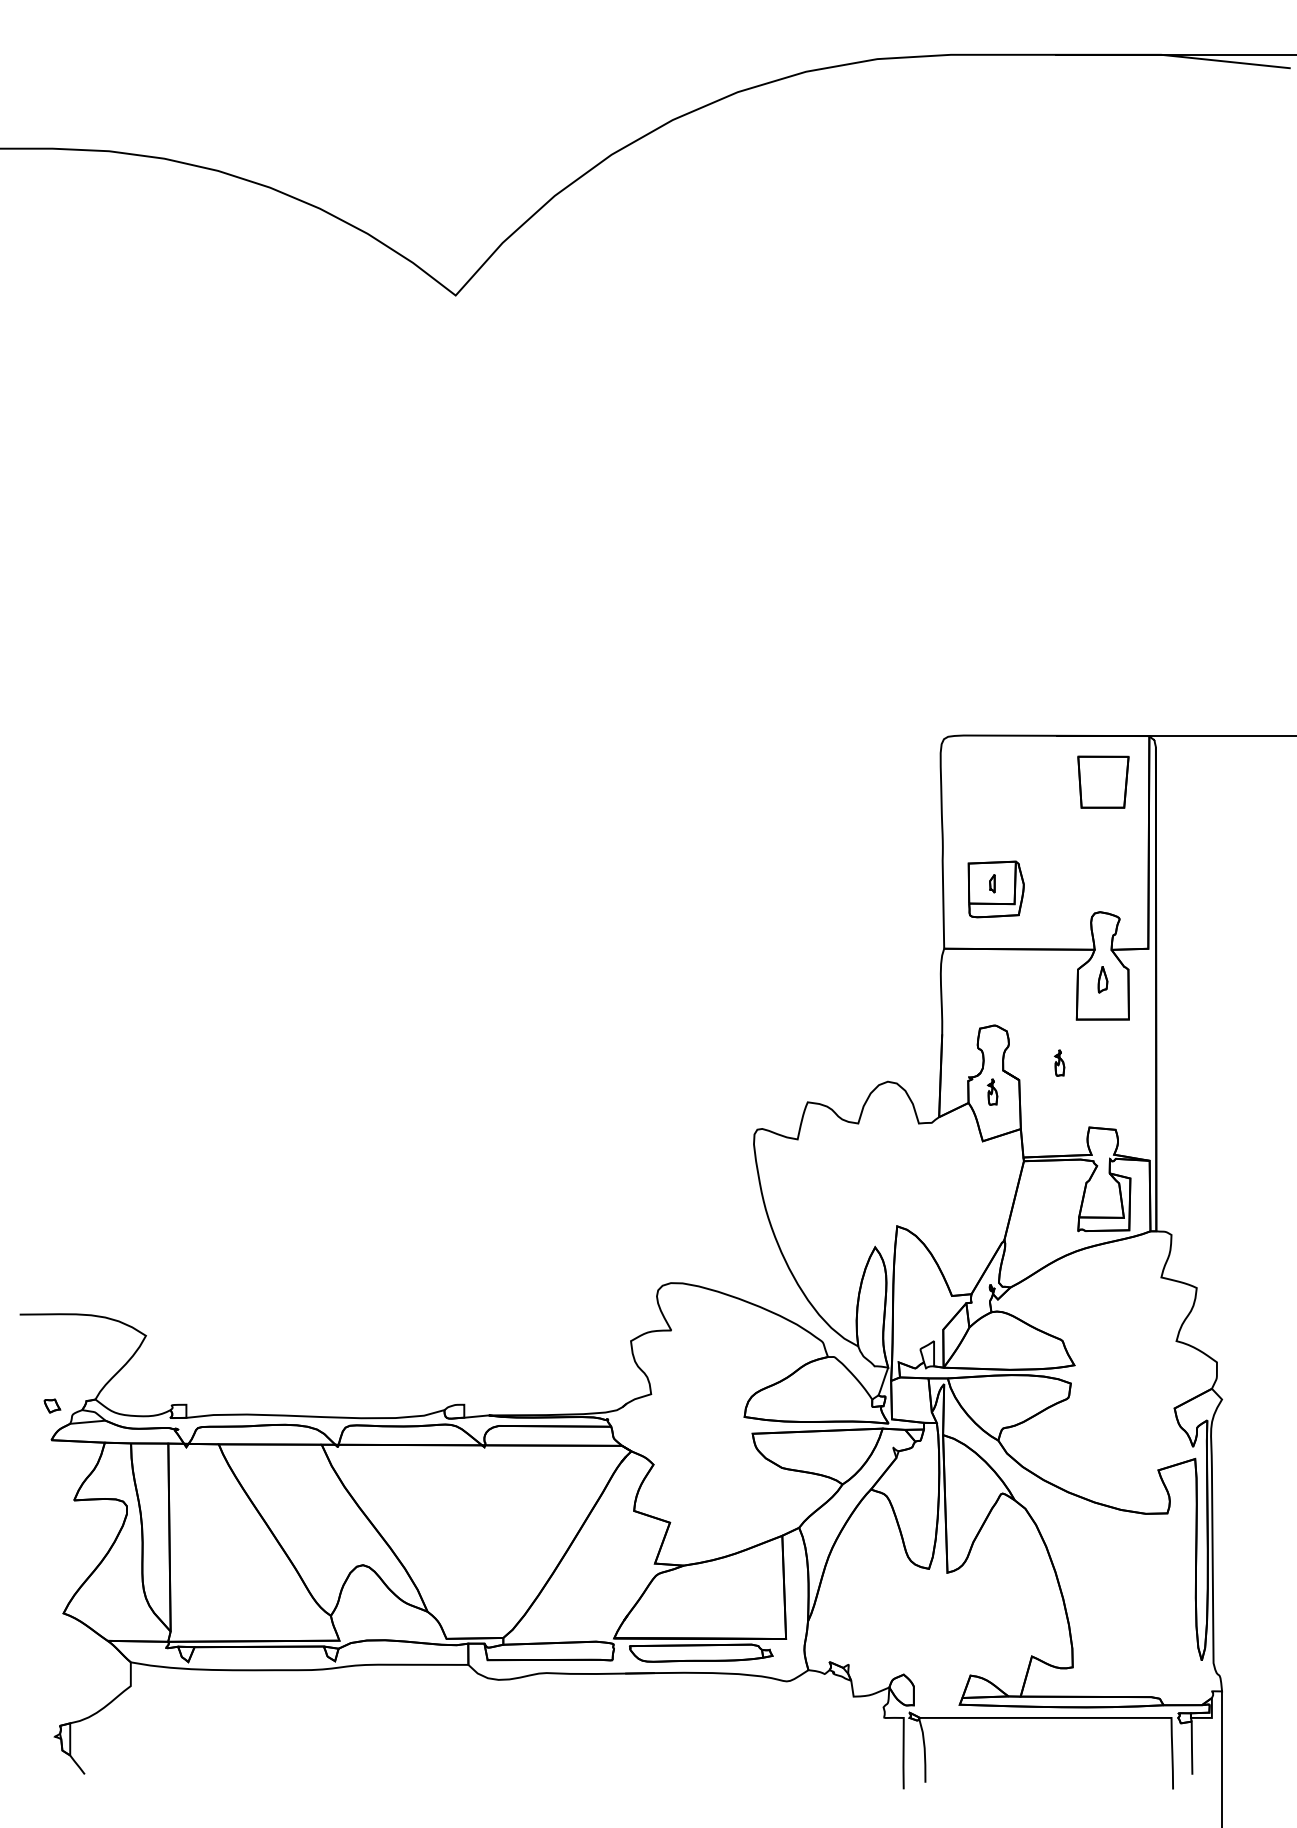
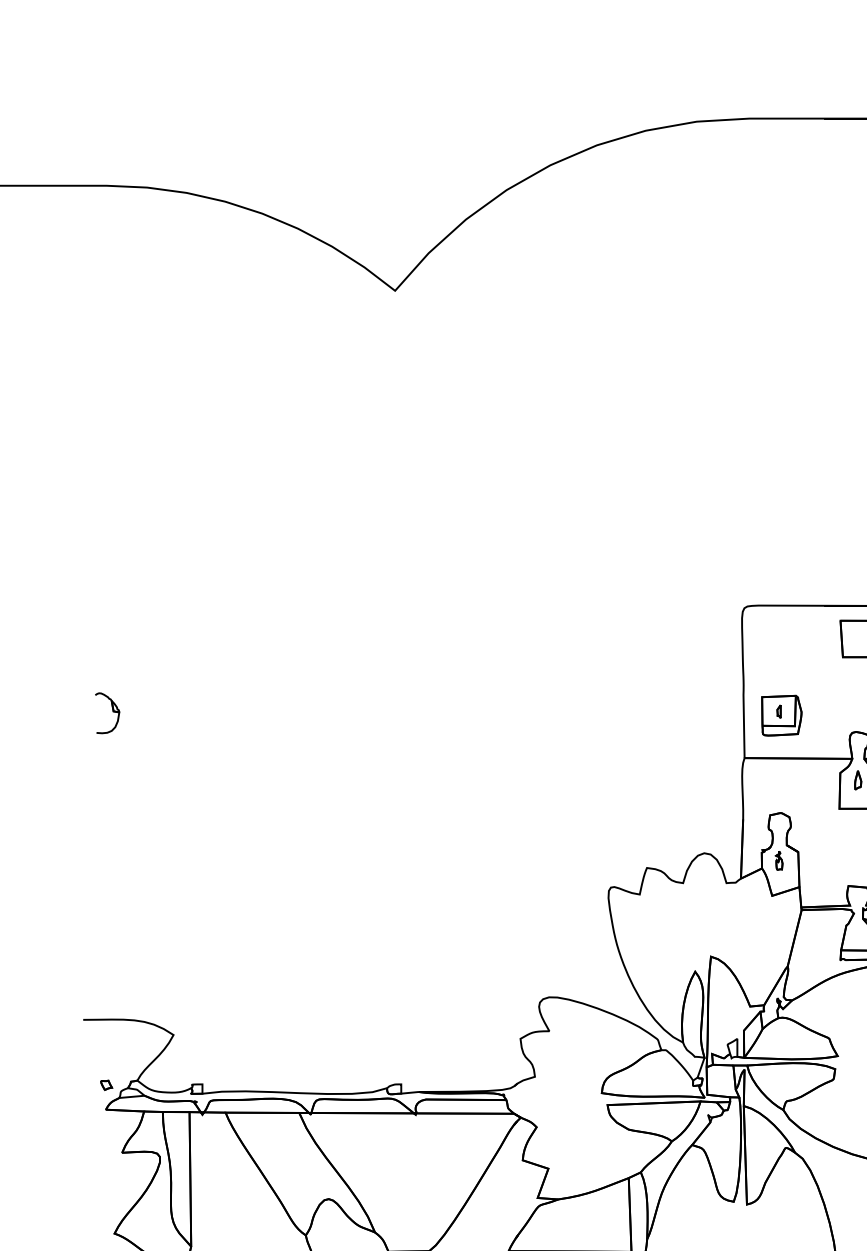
part: (60, 881) -> (112, 710), added
part: (1059, 1062) -> (827, 839), removed

